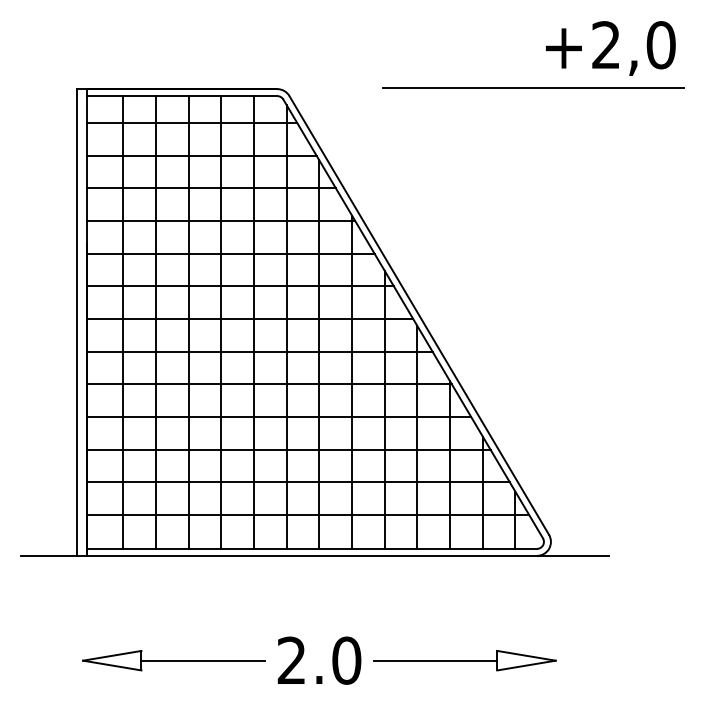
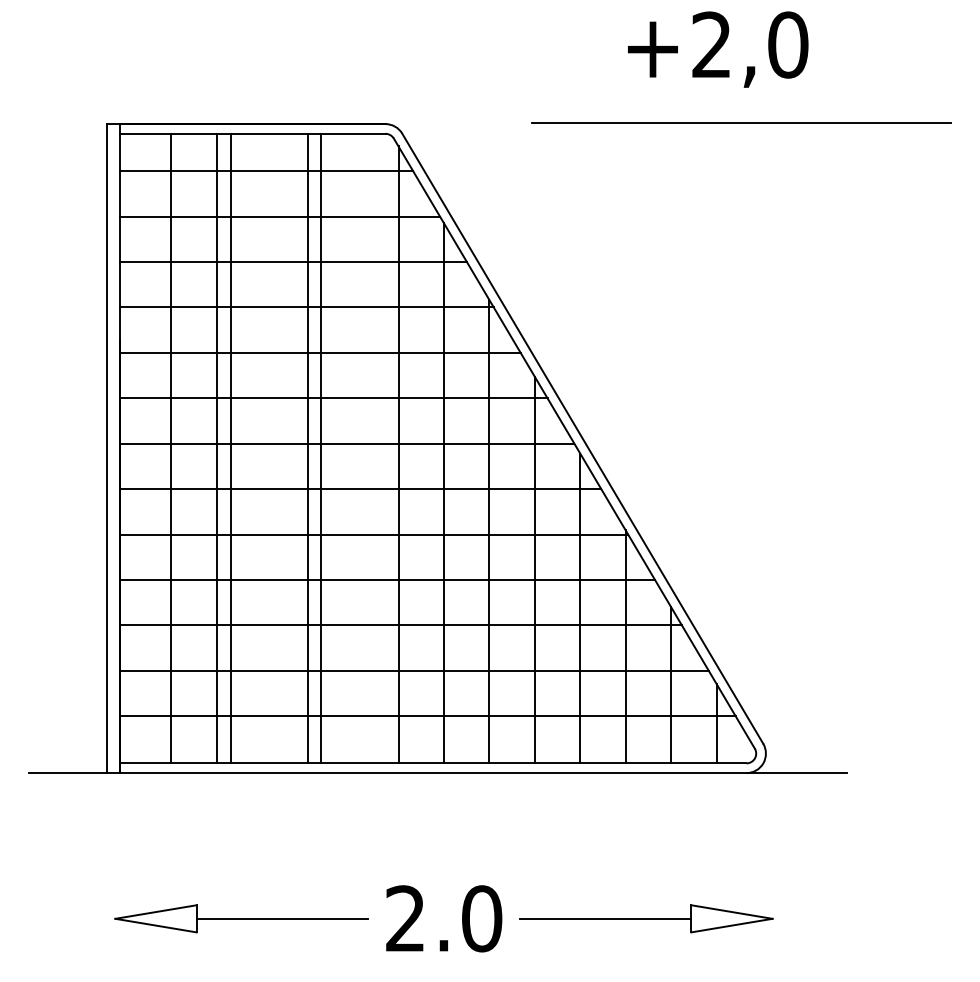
text: (611, 48) -> (718, 49), moved
line: (188, 322) -> (231, 448), moved
line: (254, 322) -> (321, 448), moved

